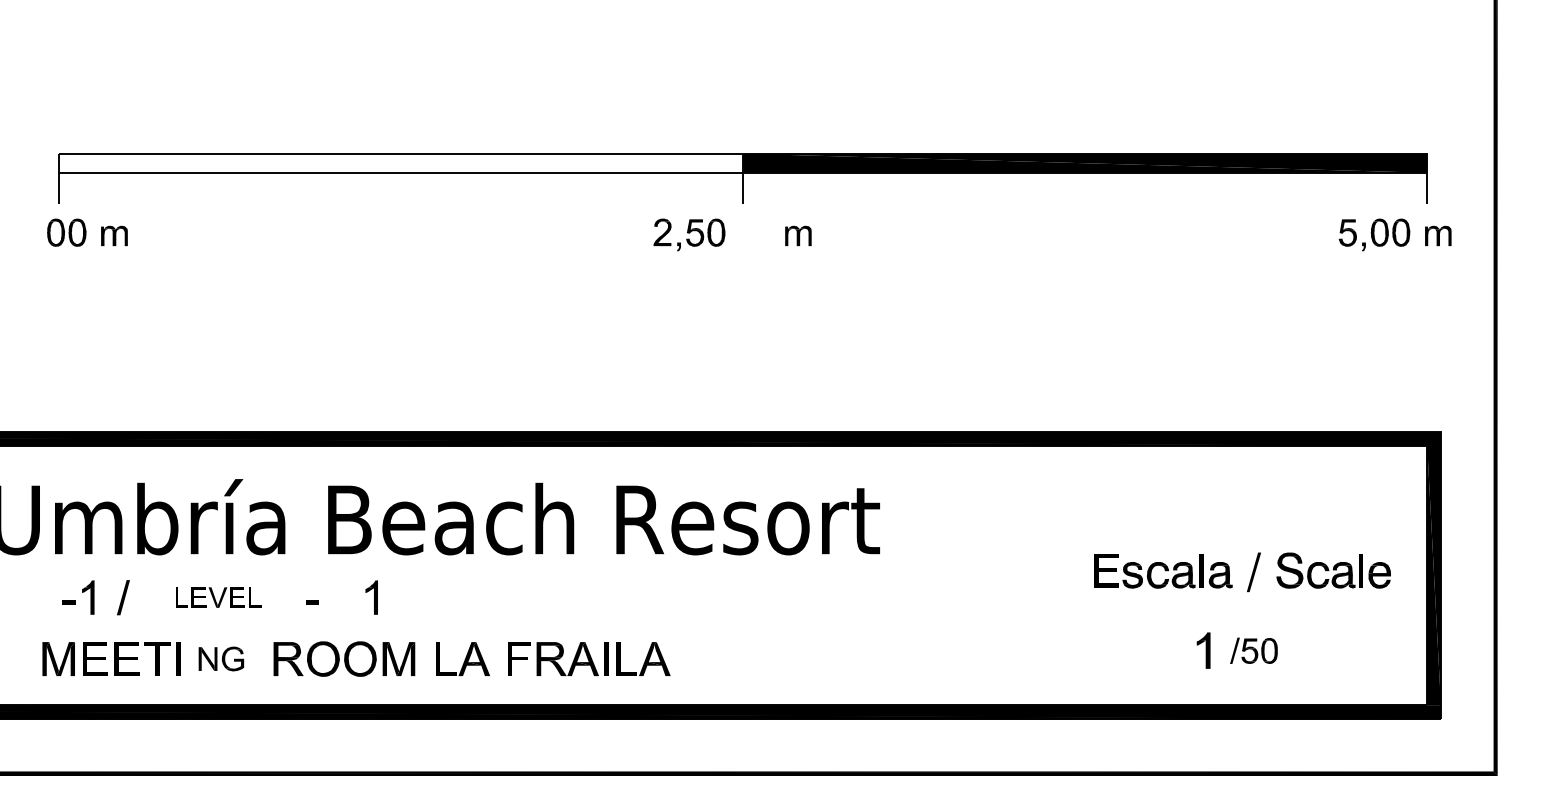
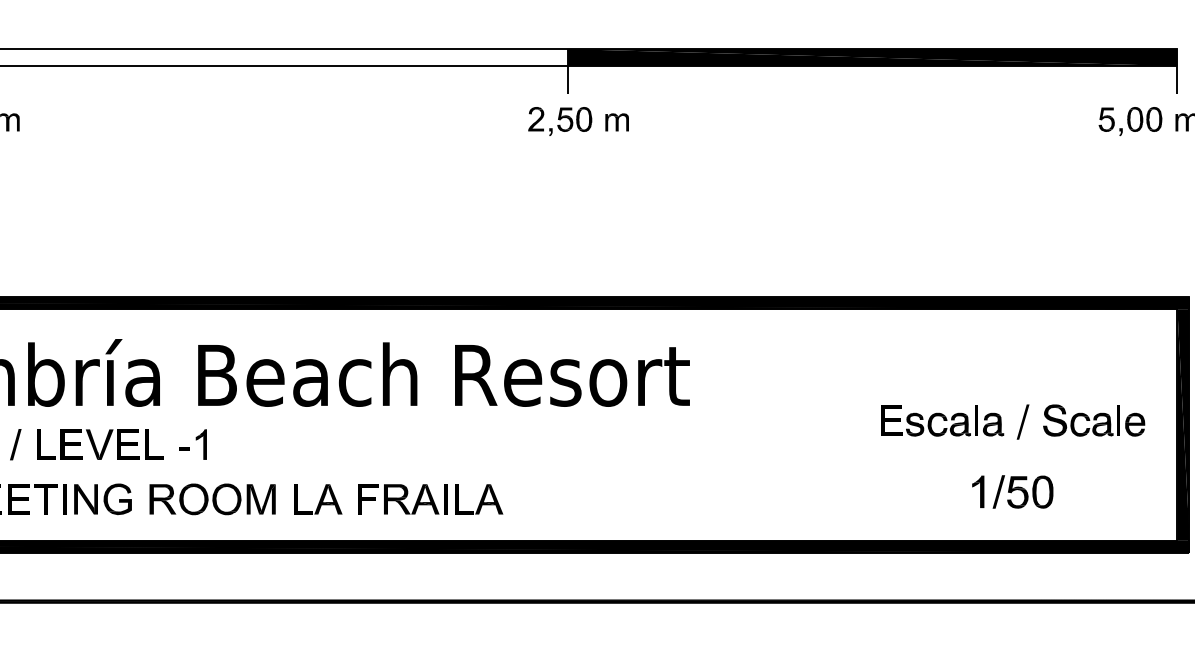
part: (689, 234) -> (560, 121), moved
part: (218, 597) -> (100, 444), size x1.67
part: (371, 597) -> (201, 444), moved
part: (1253, 650) -> (1022, 491), size x1.43
part: (221, 658) -> (103, 498), size x1.43

